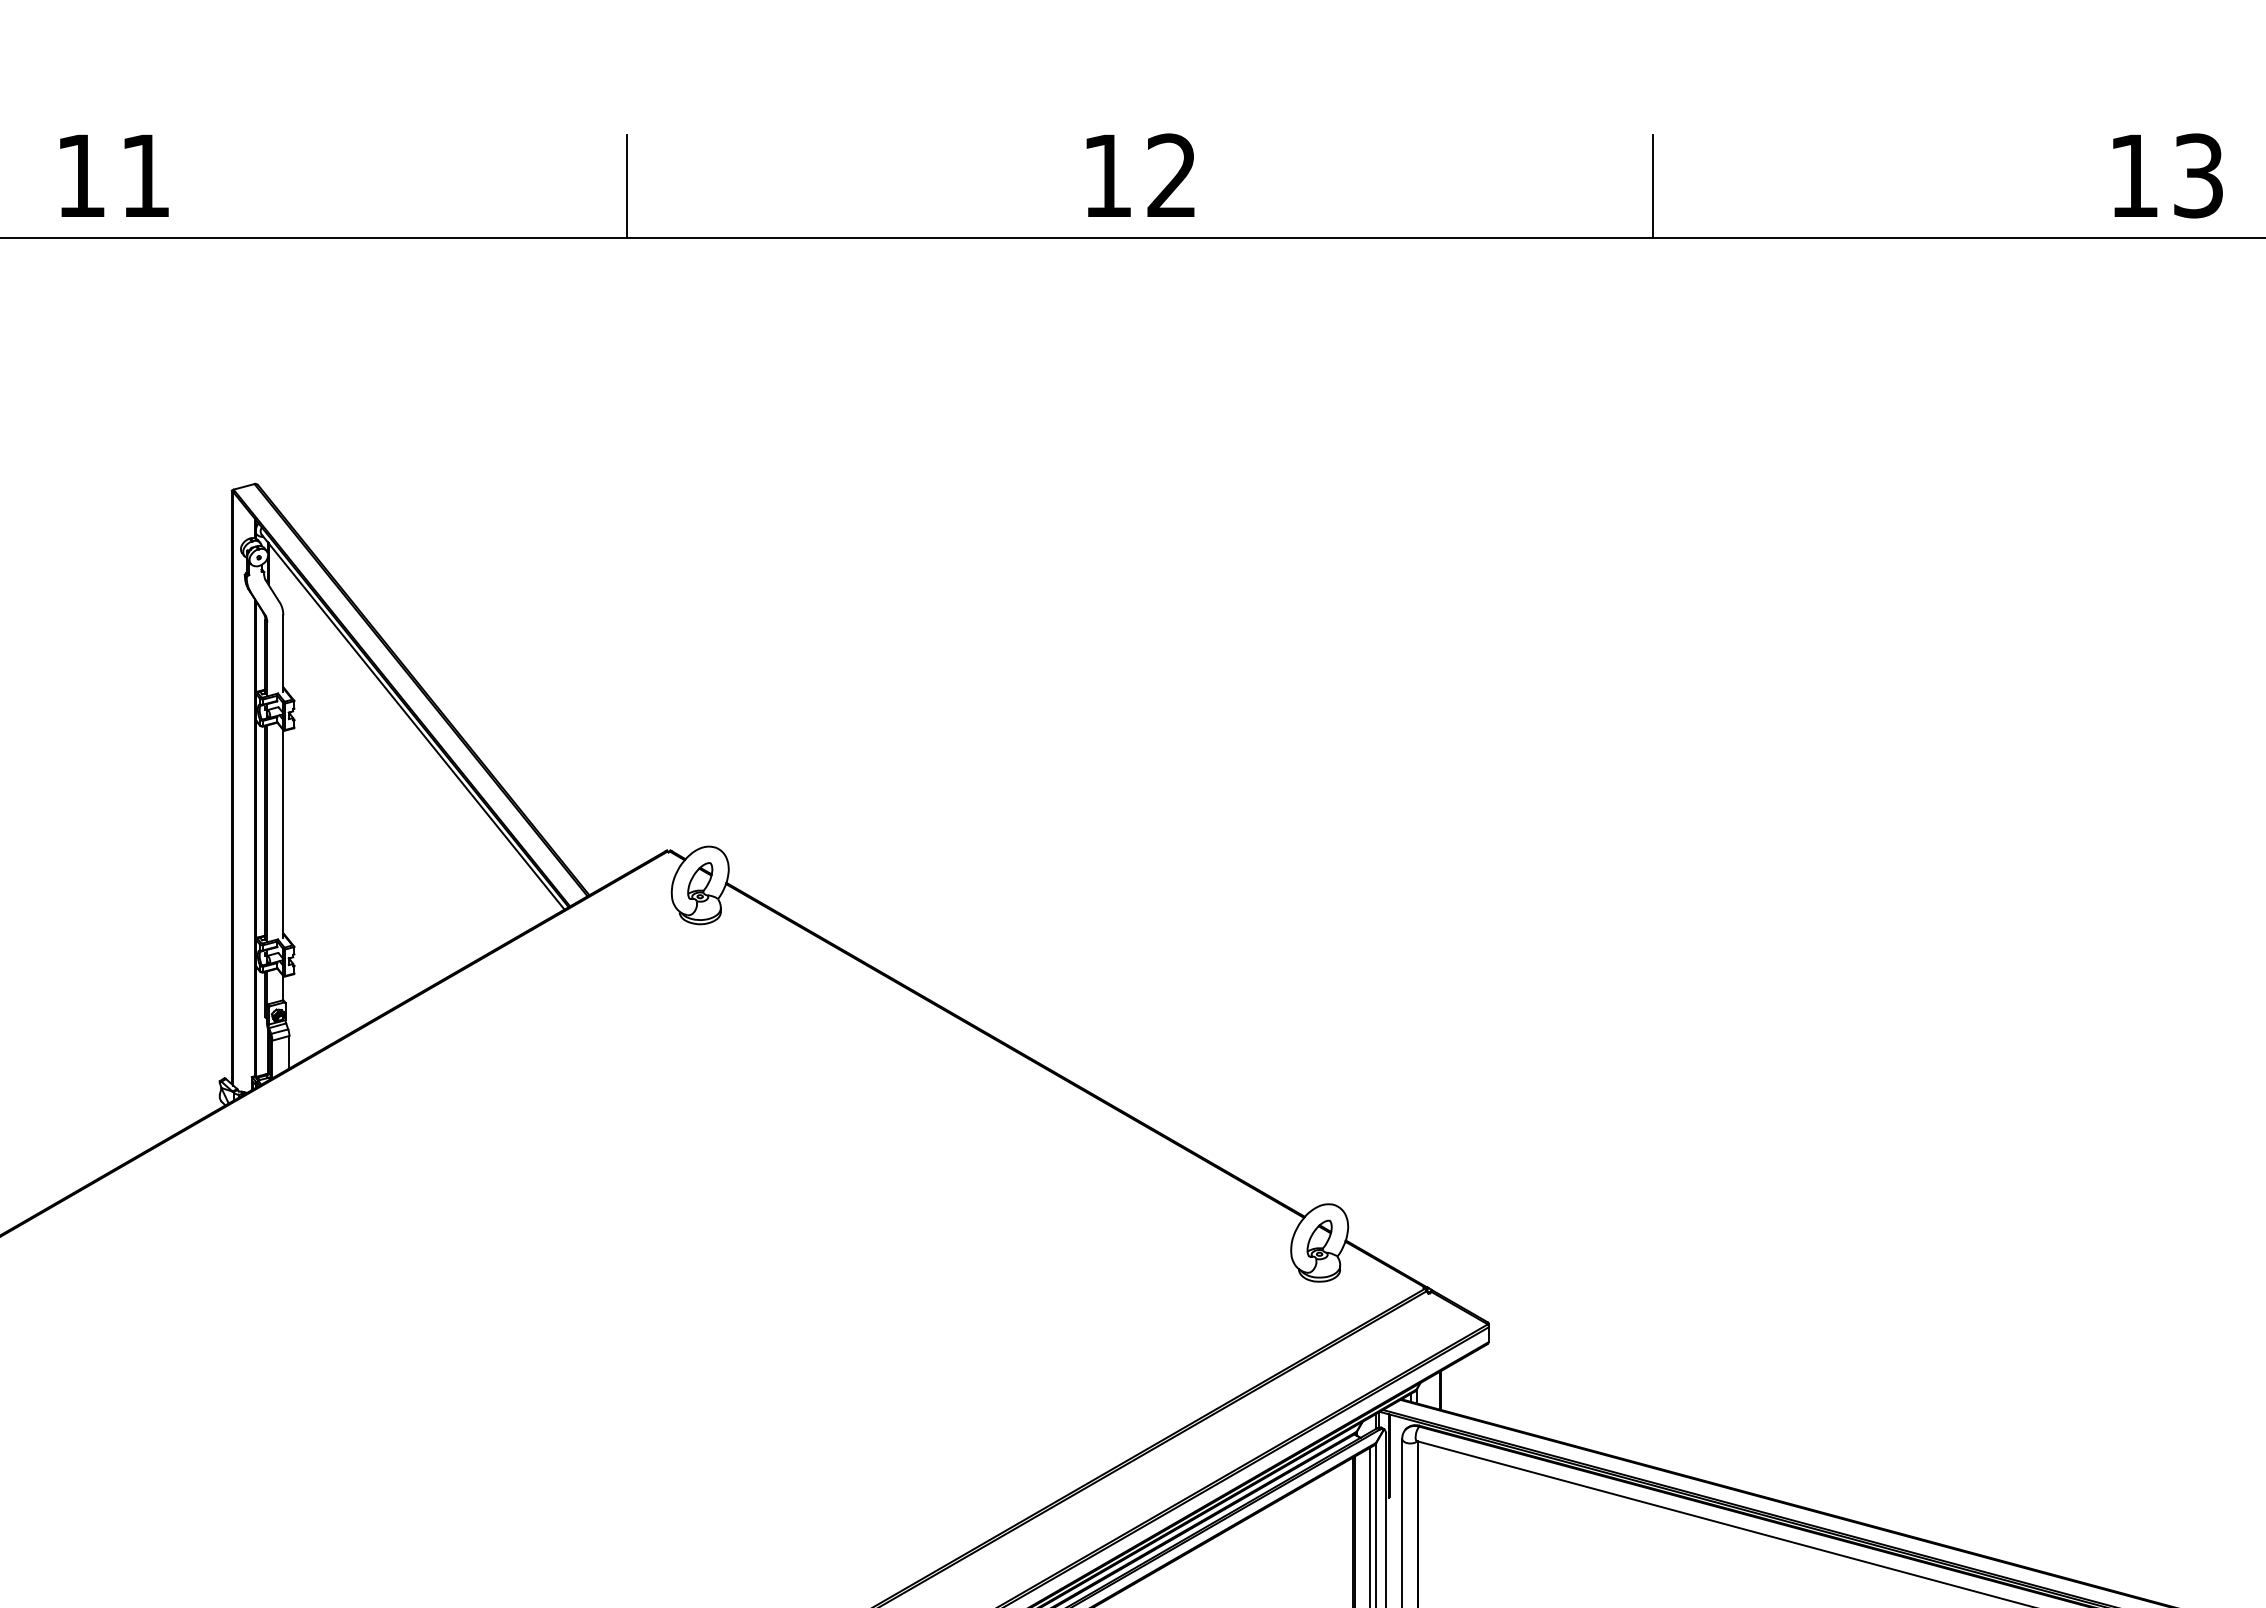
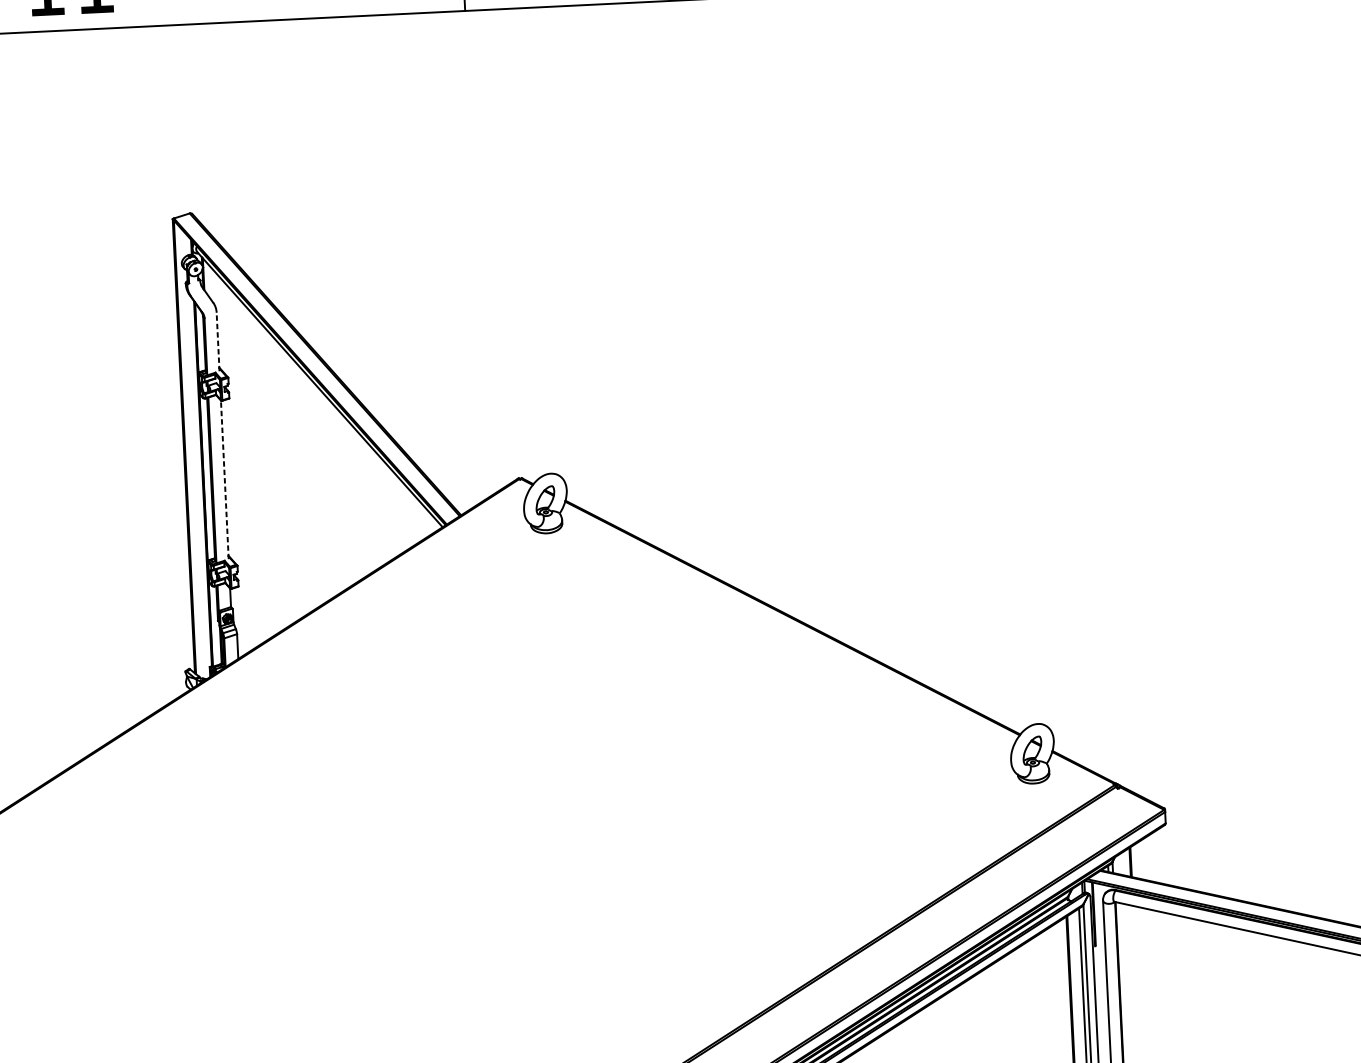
line: (283, 653) -> (218, 341), solid -> dashed
line: (283, 833) -> (224, 479), solid -> dashed

